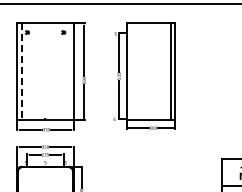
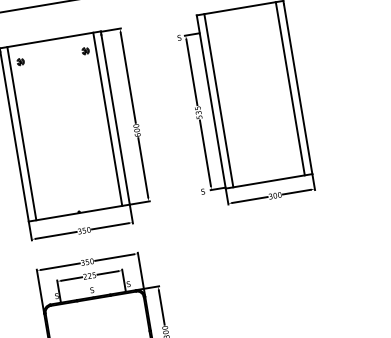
line: (69, 71) -> (107, 119), added
line: (131, 71) -> (219, 100), added
line: (21, 72) -> (22, 135), dashed -> solid

